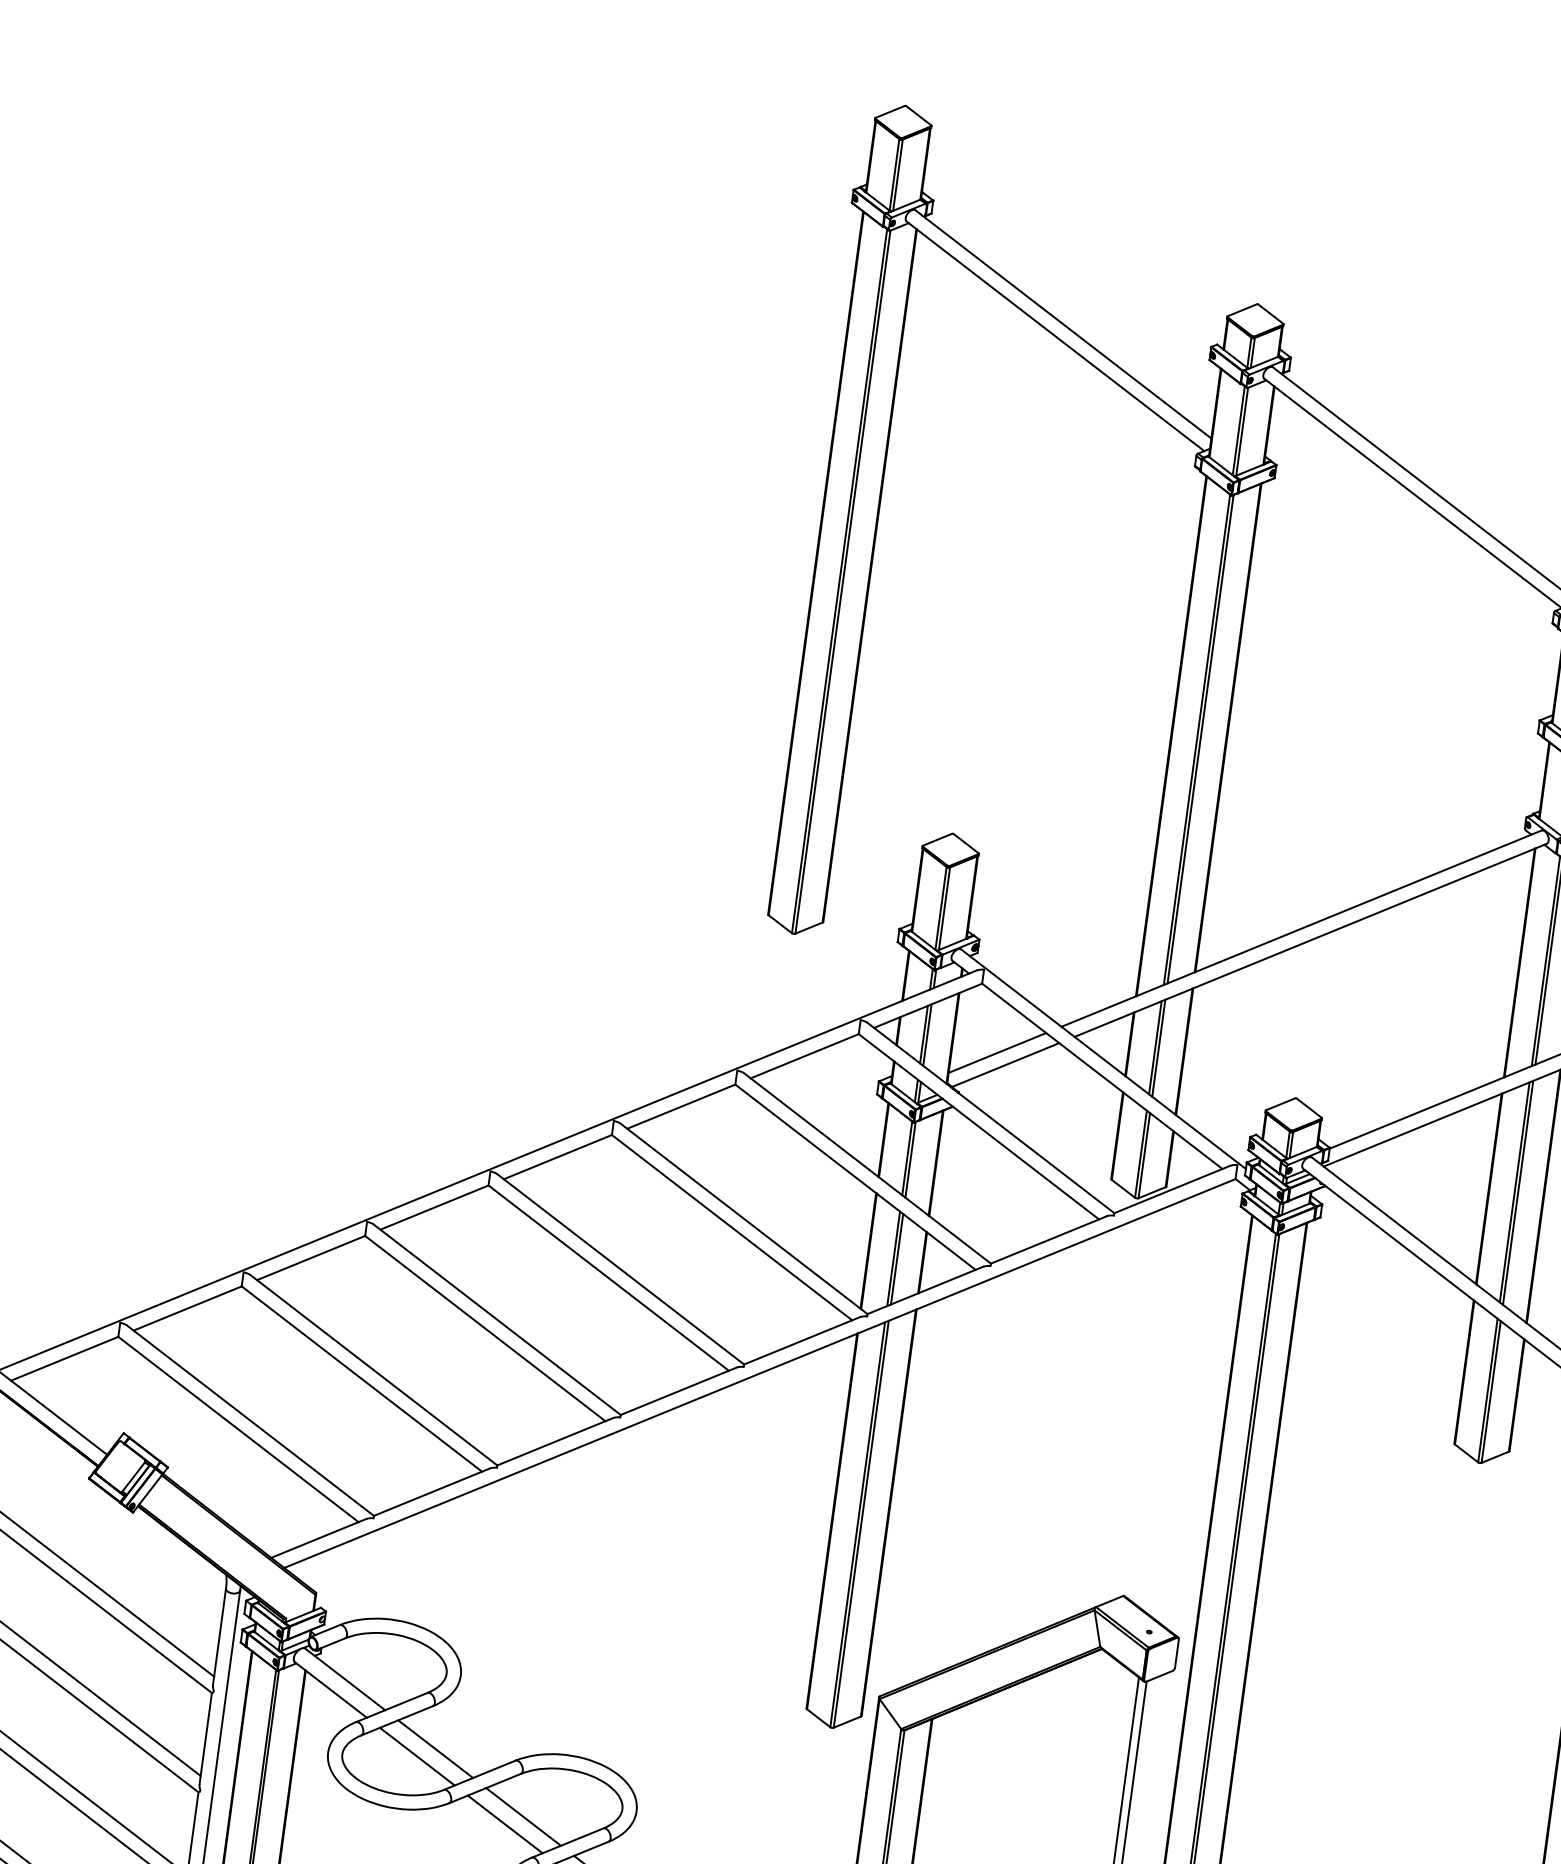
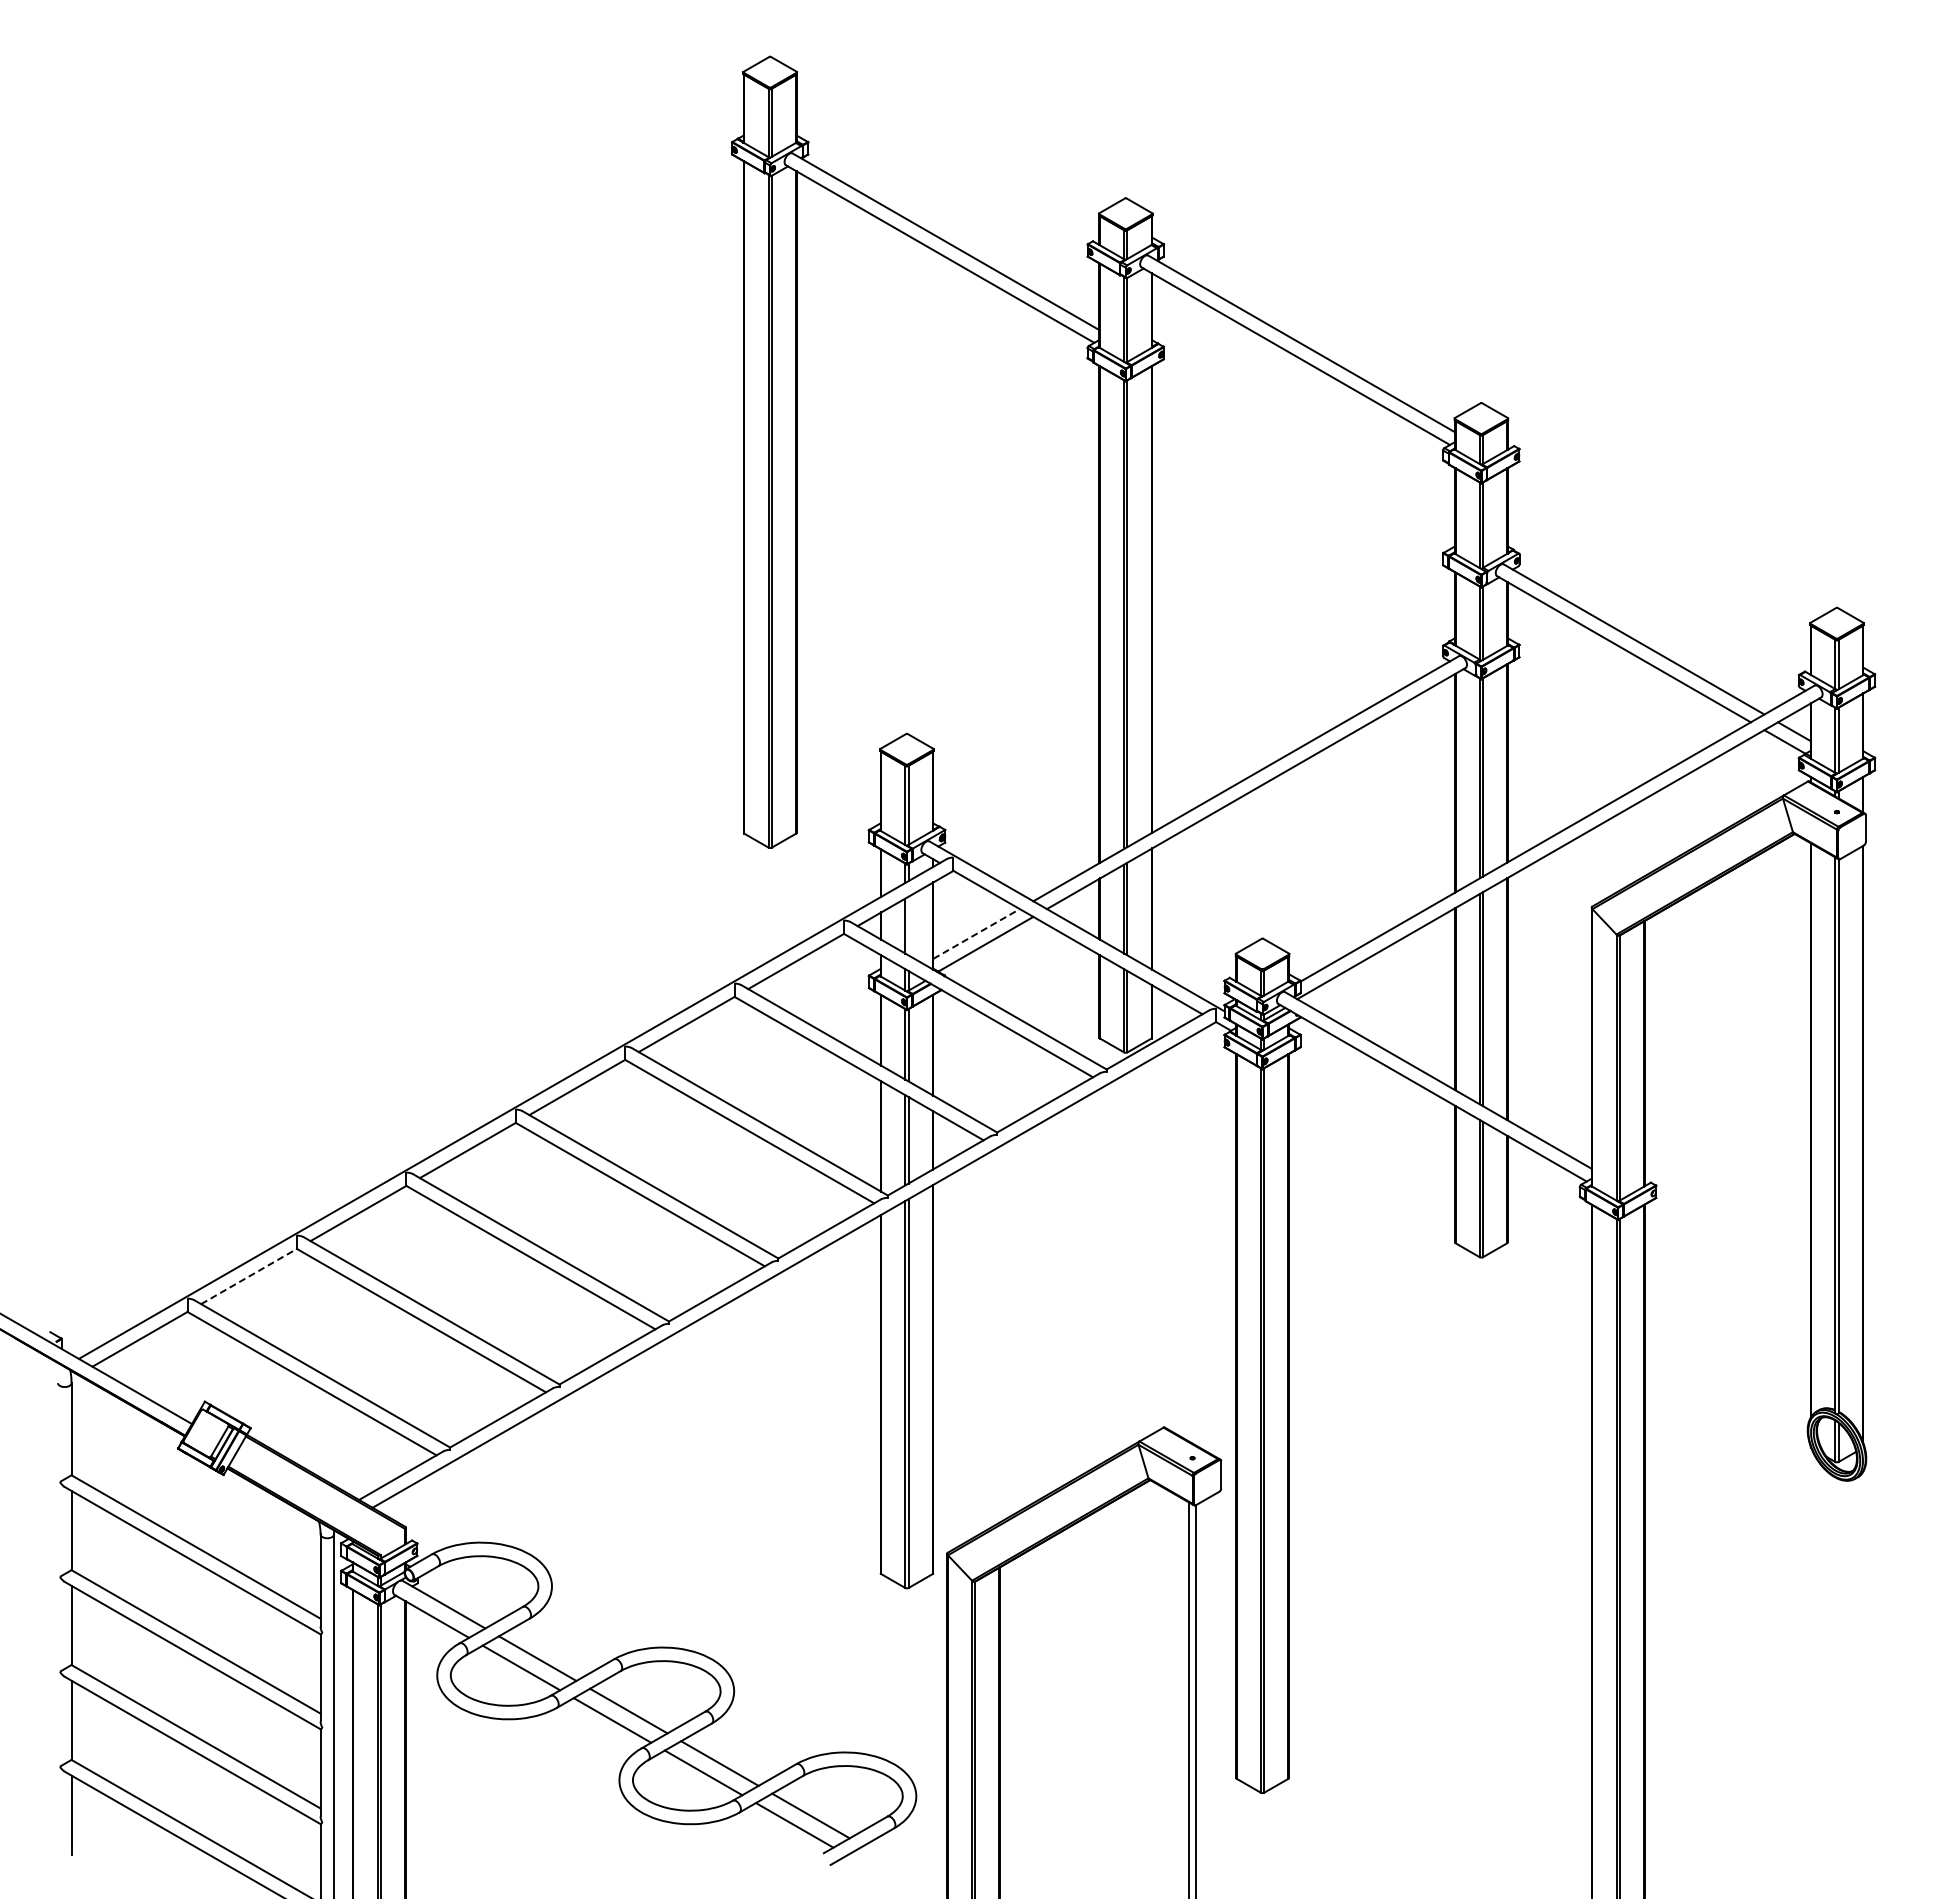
line: (927, 1034) -> (908, 925), removed
line: (997, 1052) -> (976, 933), solid -> dashed
line: (188, 1308) -> (249, 1276), solid -> dashed

